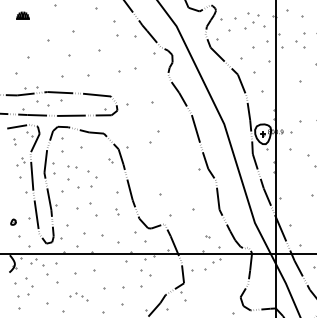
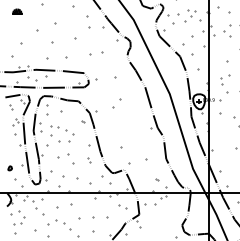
part: (297, 104) -> (225, 79), added
part: (145, 272) -> (122, 206), moved
part: (78, 296) -> (59, 224), size x1.67

